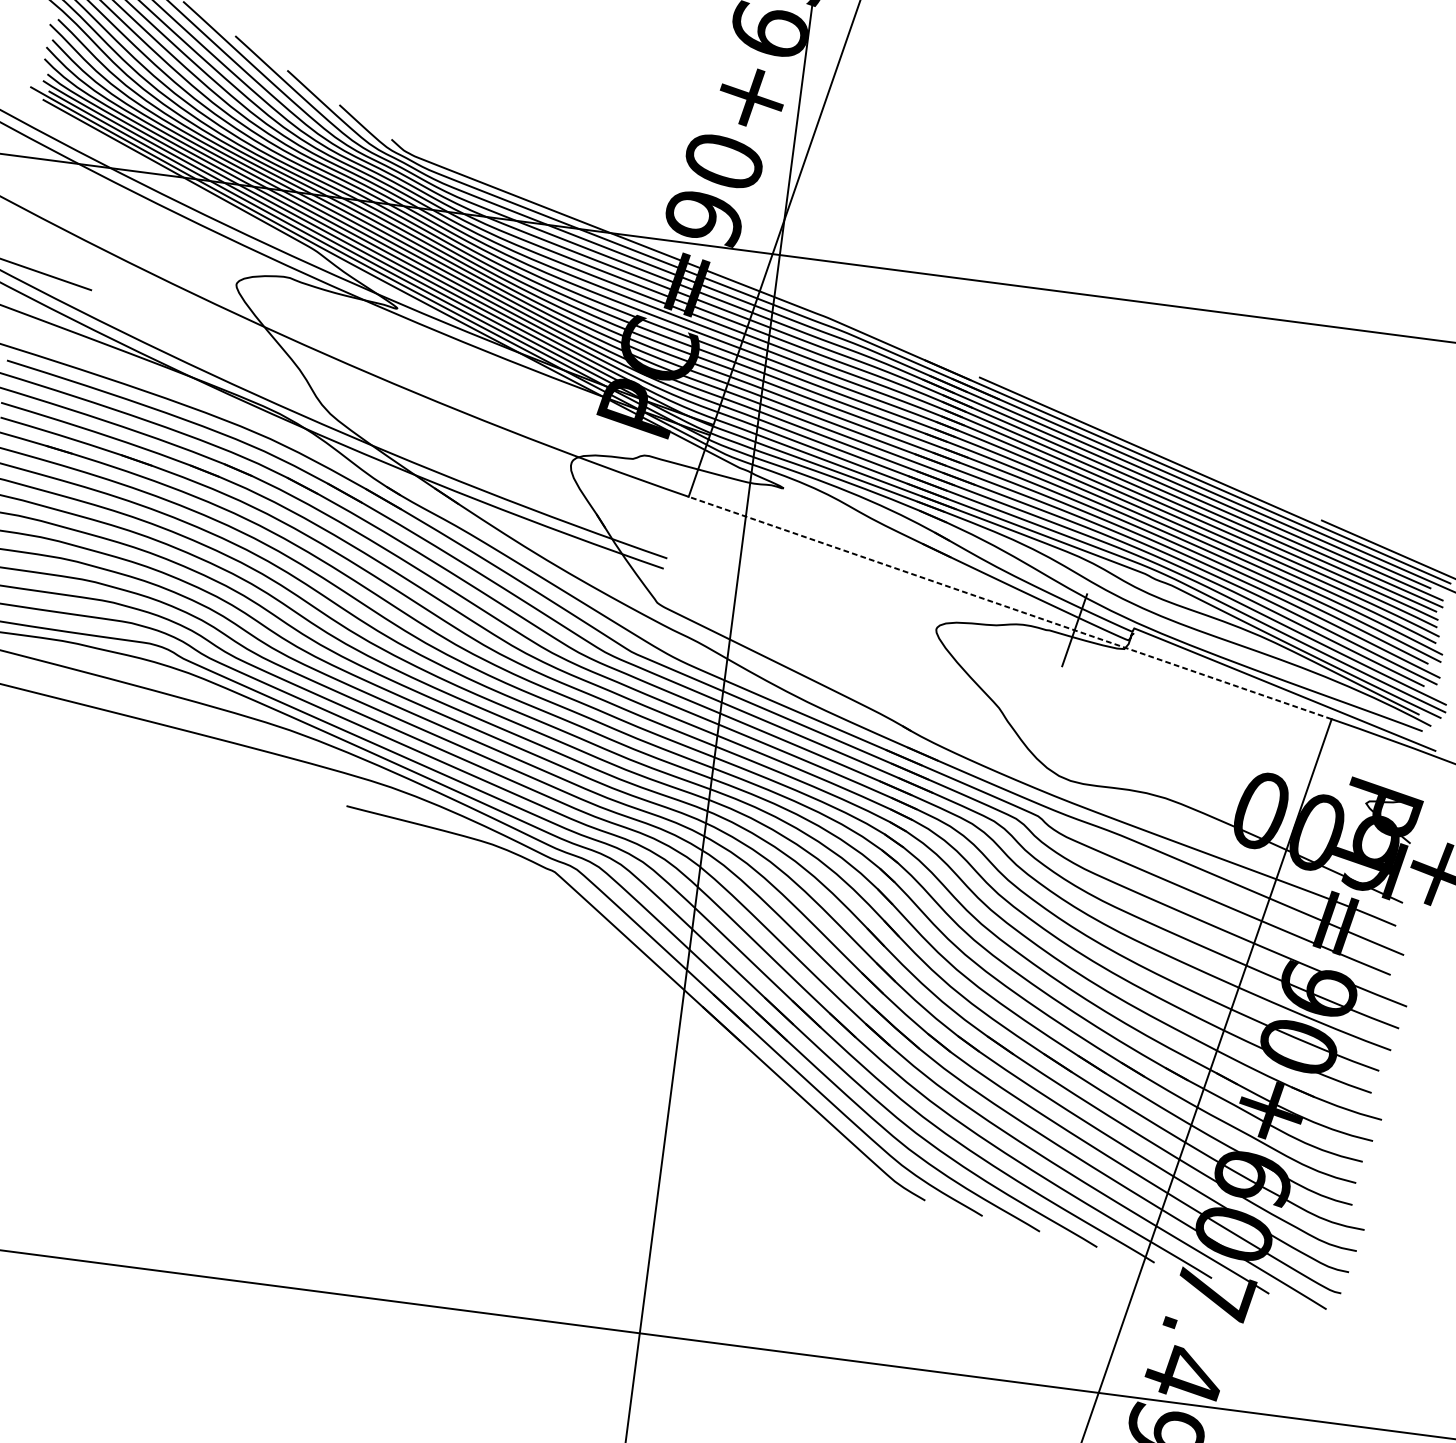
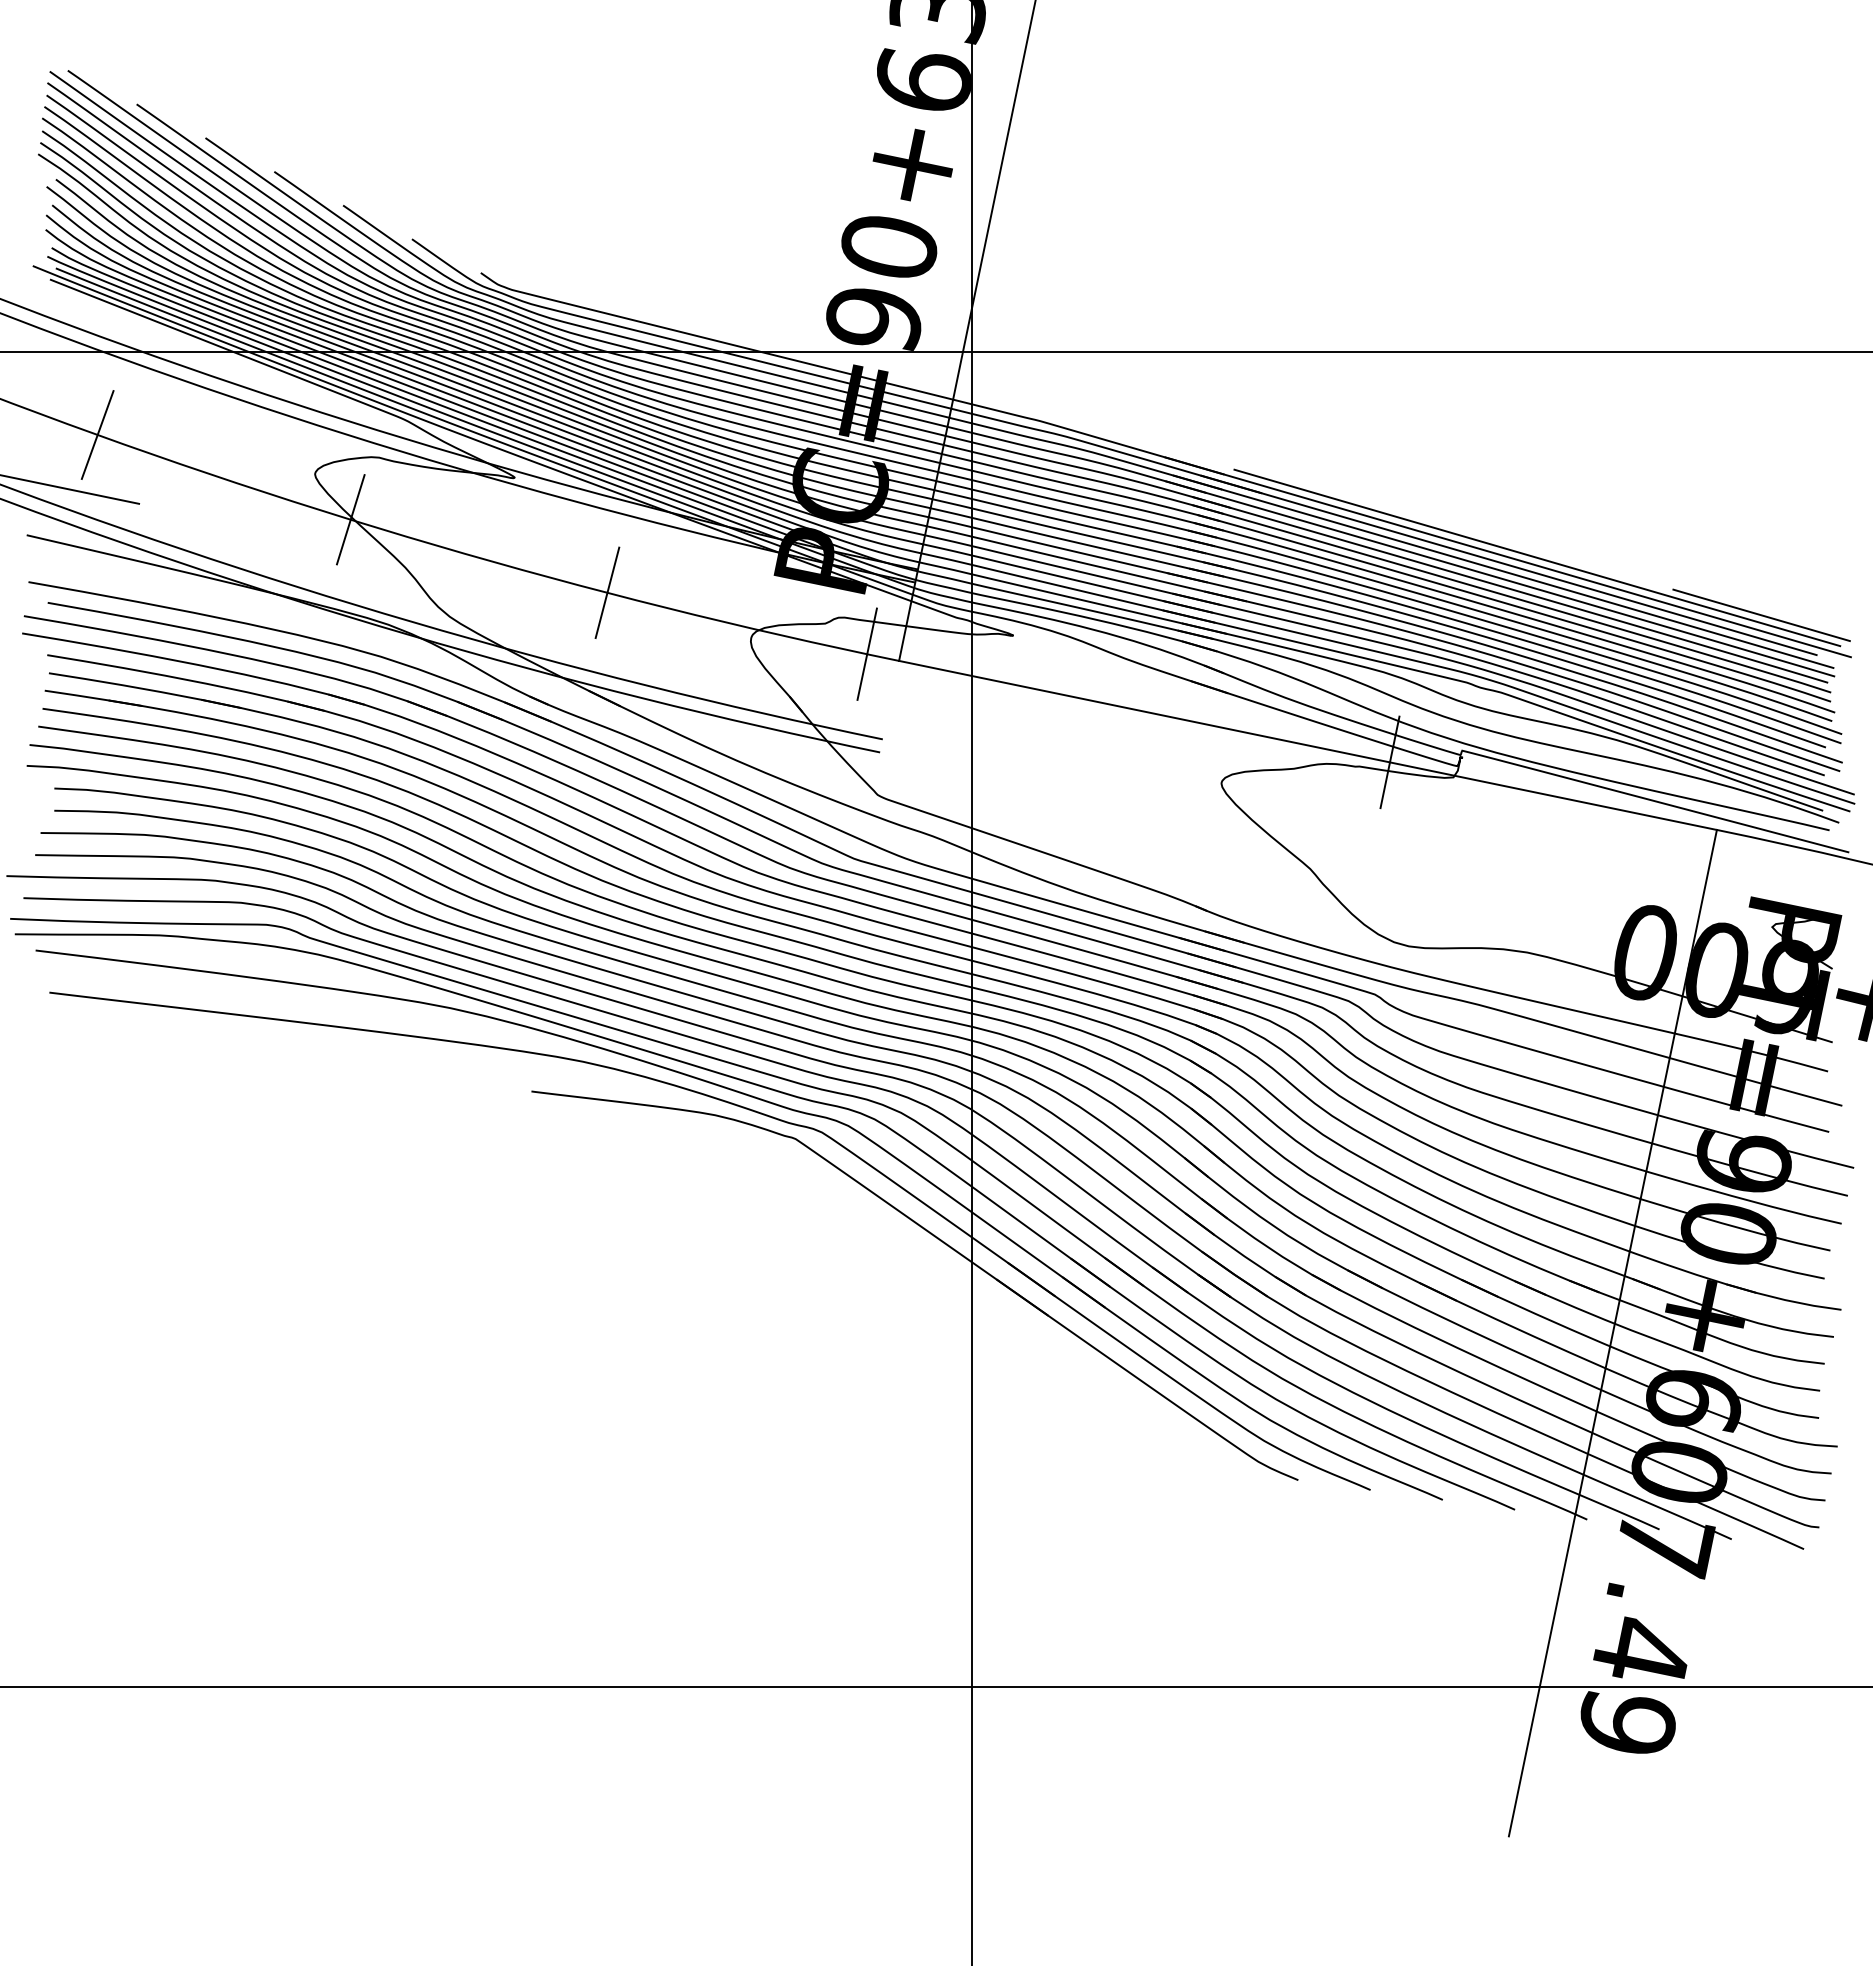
line: (64, 229) -> (97, 434), added
line: (260, 324) -> (350, 519), added
line: (460, 410) -> (607, 592), added
line: (663, 487) -> (866, 653), added
line: (1010, 608) -> (1308, 745), dashed -> solid

